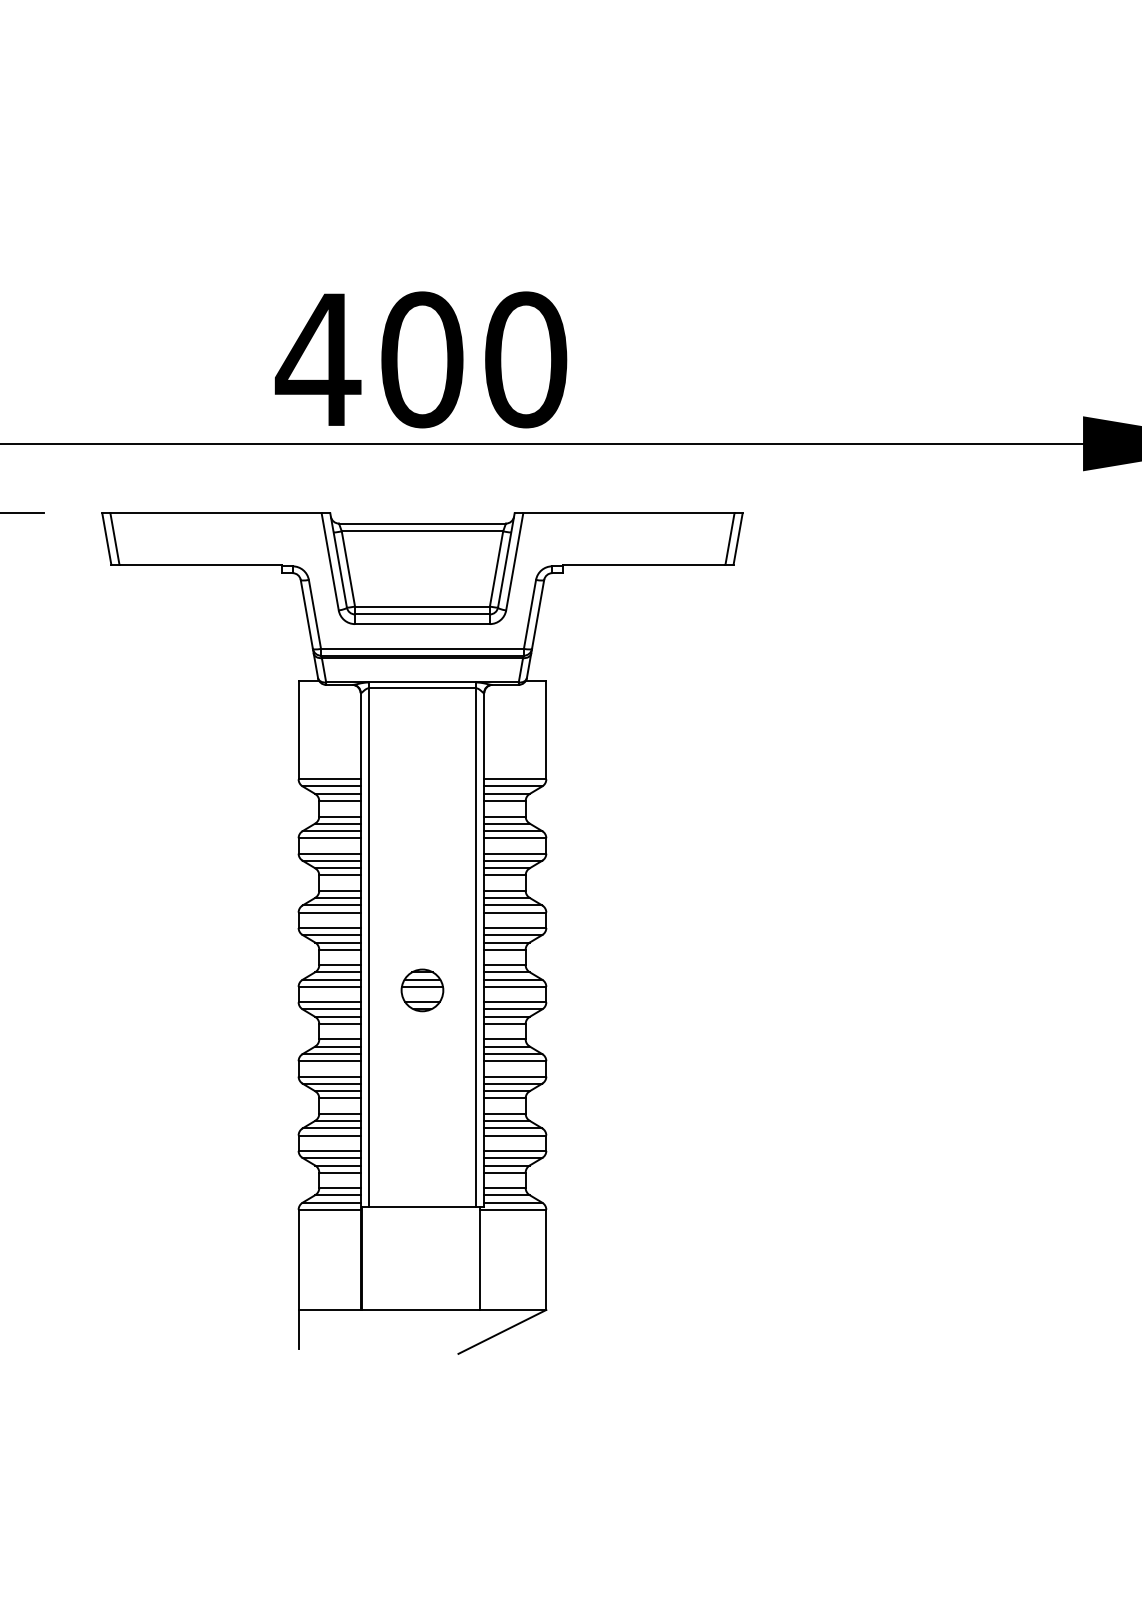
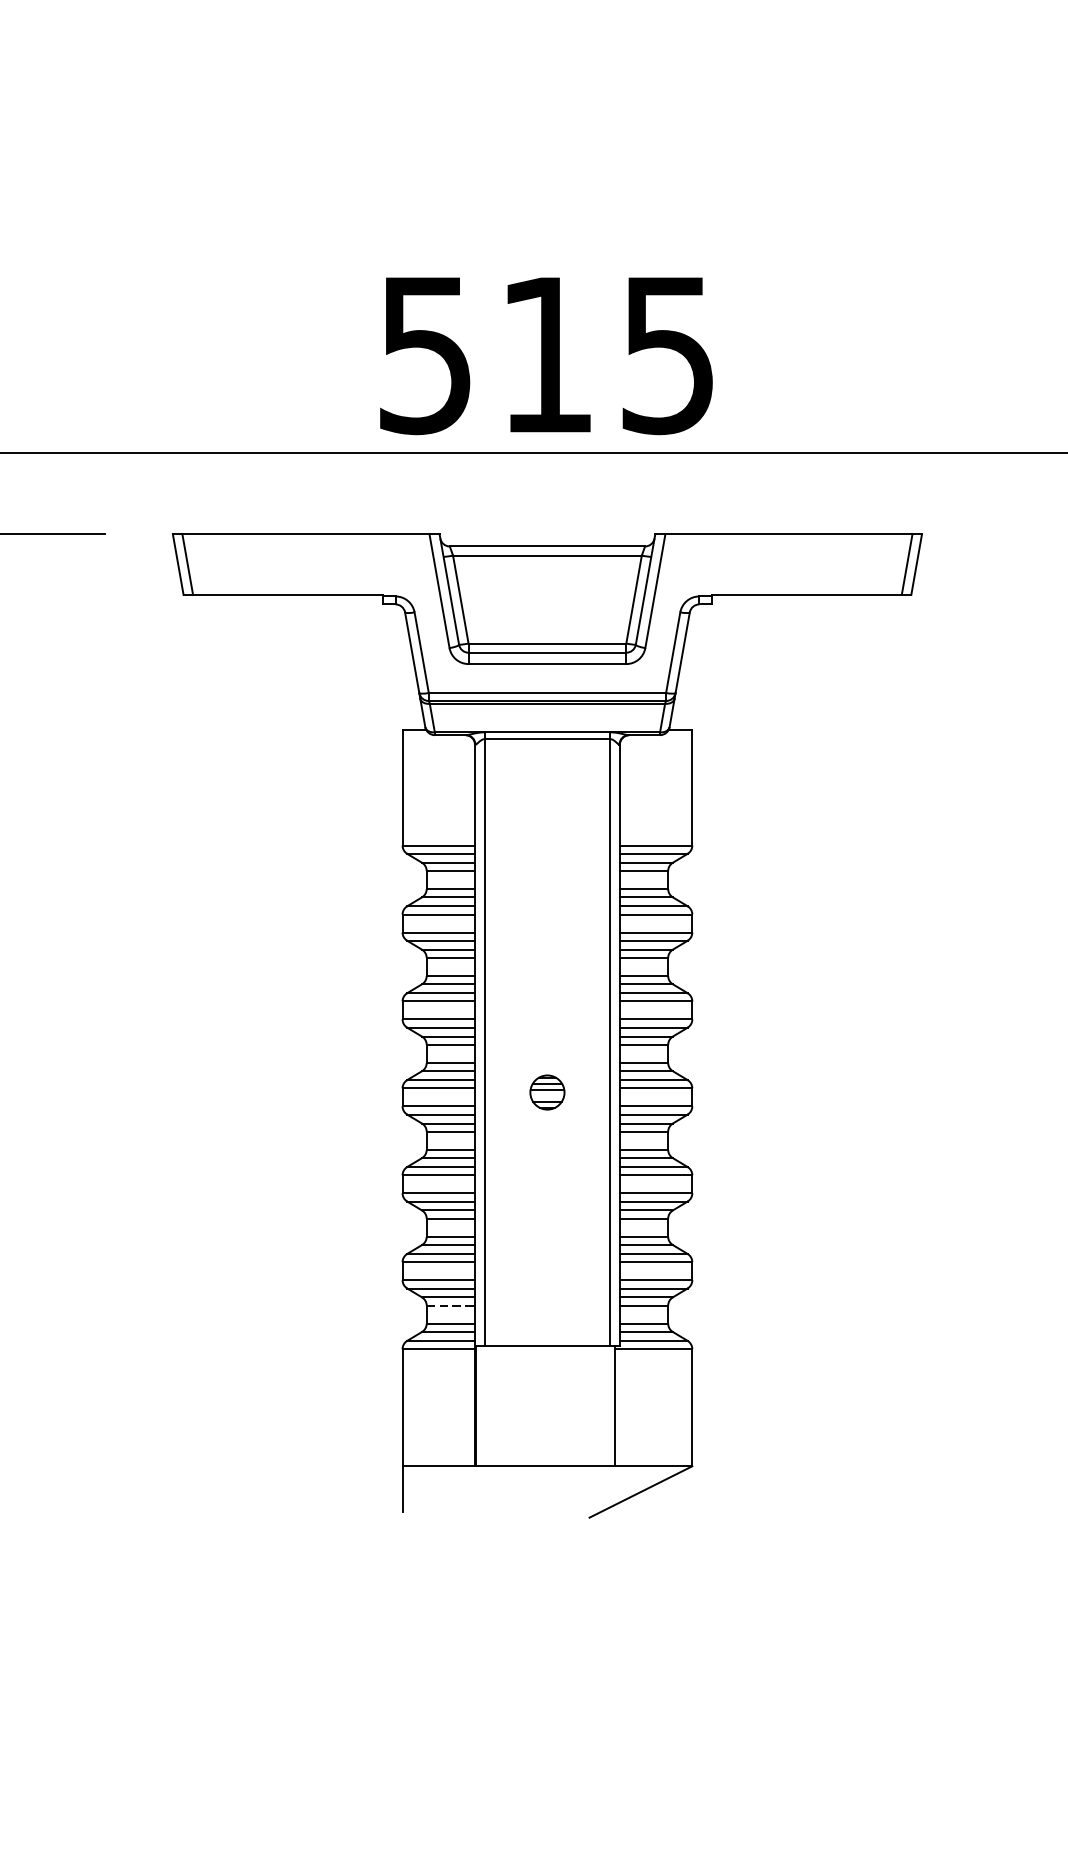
text: (420, 359) -> (545, 354), 400 -> 515
part: (422, 990) -> (547, 1092), size x0.7
line: (339, 1172) -> (450, 1305), solid -> dashed

